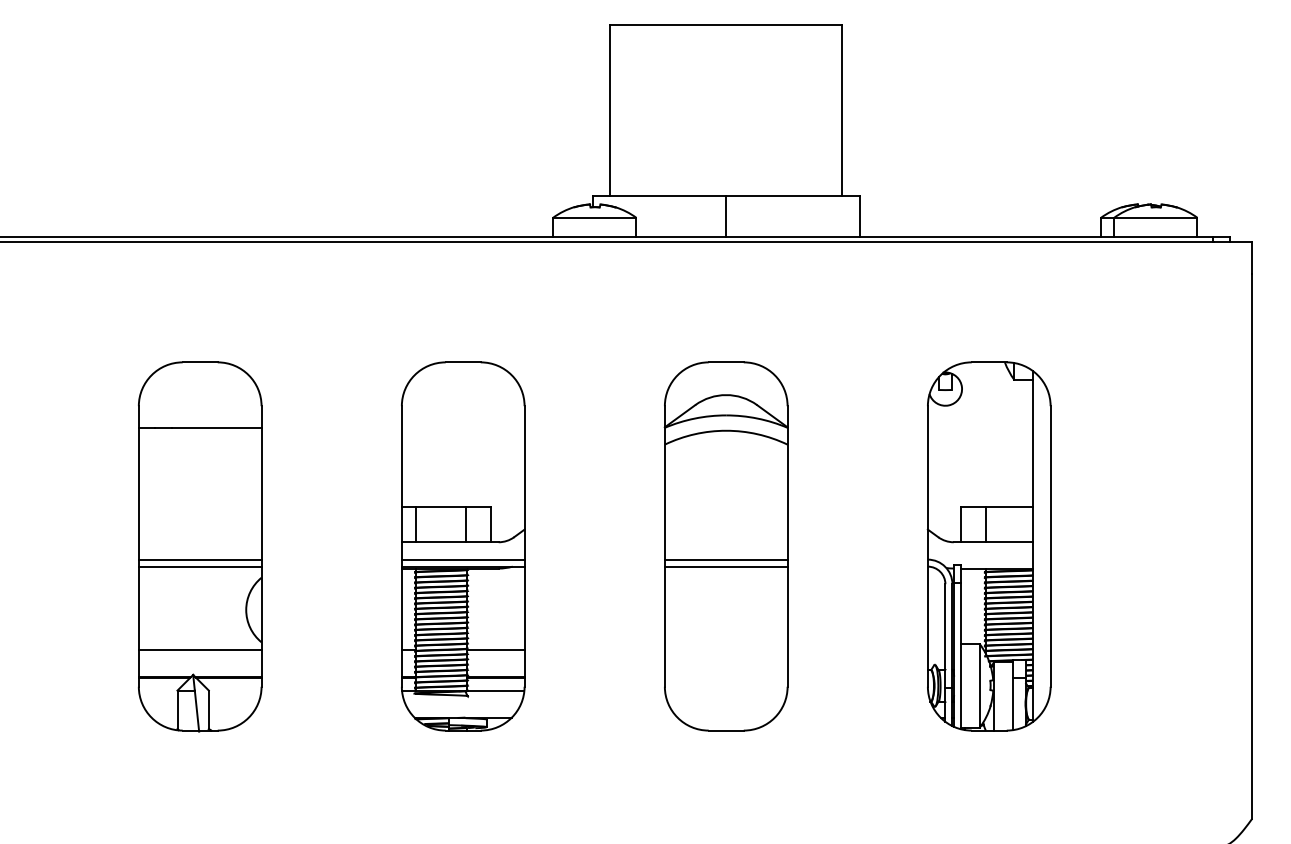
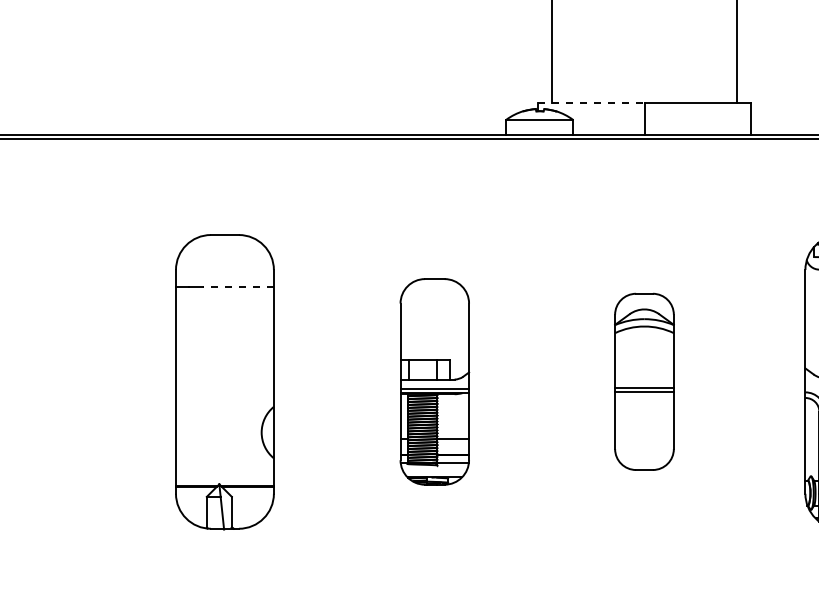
line: (659, 196) -> (591, 102), solid -> dashed
line: (216, 428) -> (237, 287), solid -> dashed
part: (463, 546) -> (434, 381), size x0.7
part: (725, 546) -> (643, 381), size x0.6
line: (199, 559) -> (224, 392), removed
line: (199, 566) -> (224, 397), removed
line: (199, 649) -> (224, 464), removed

